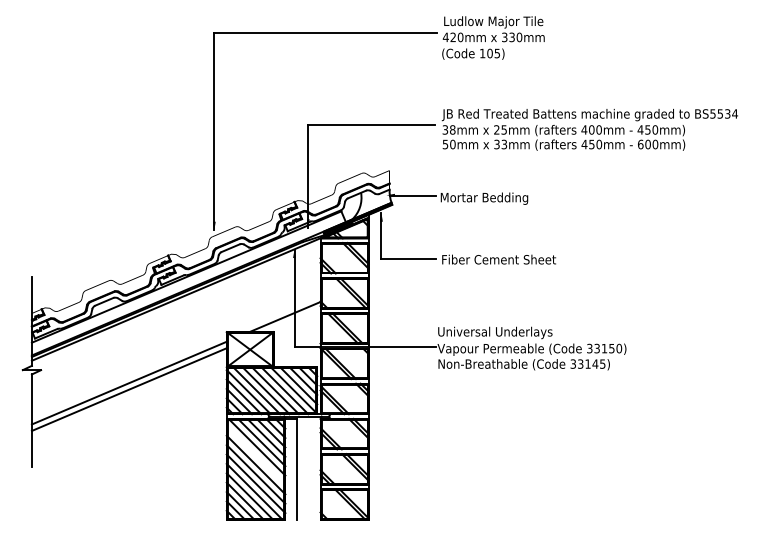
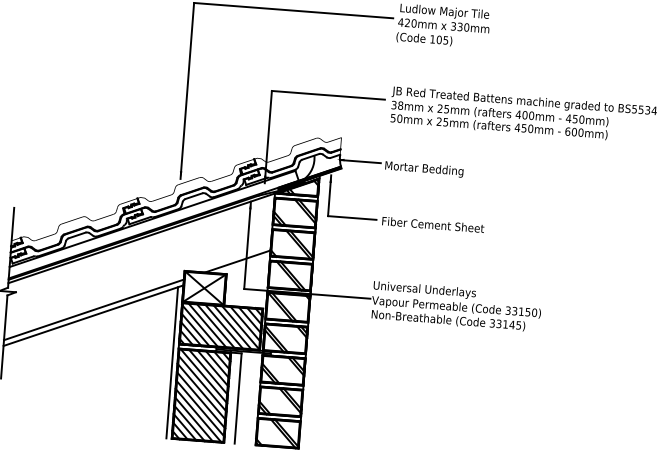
text: (500, 144) -> (442, 121), 33mm -> 25mm
line: (220, 434) -> (172, 362), added
line: (256, 455) -> (202, 383), added

